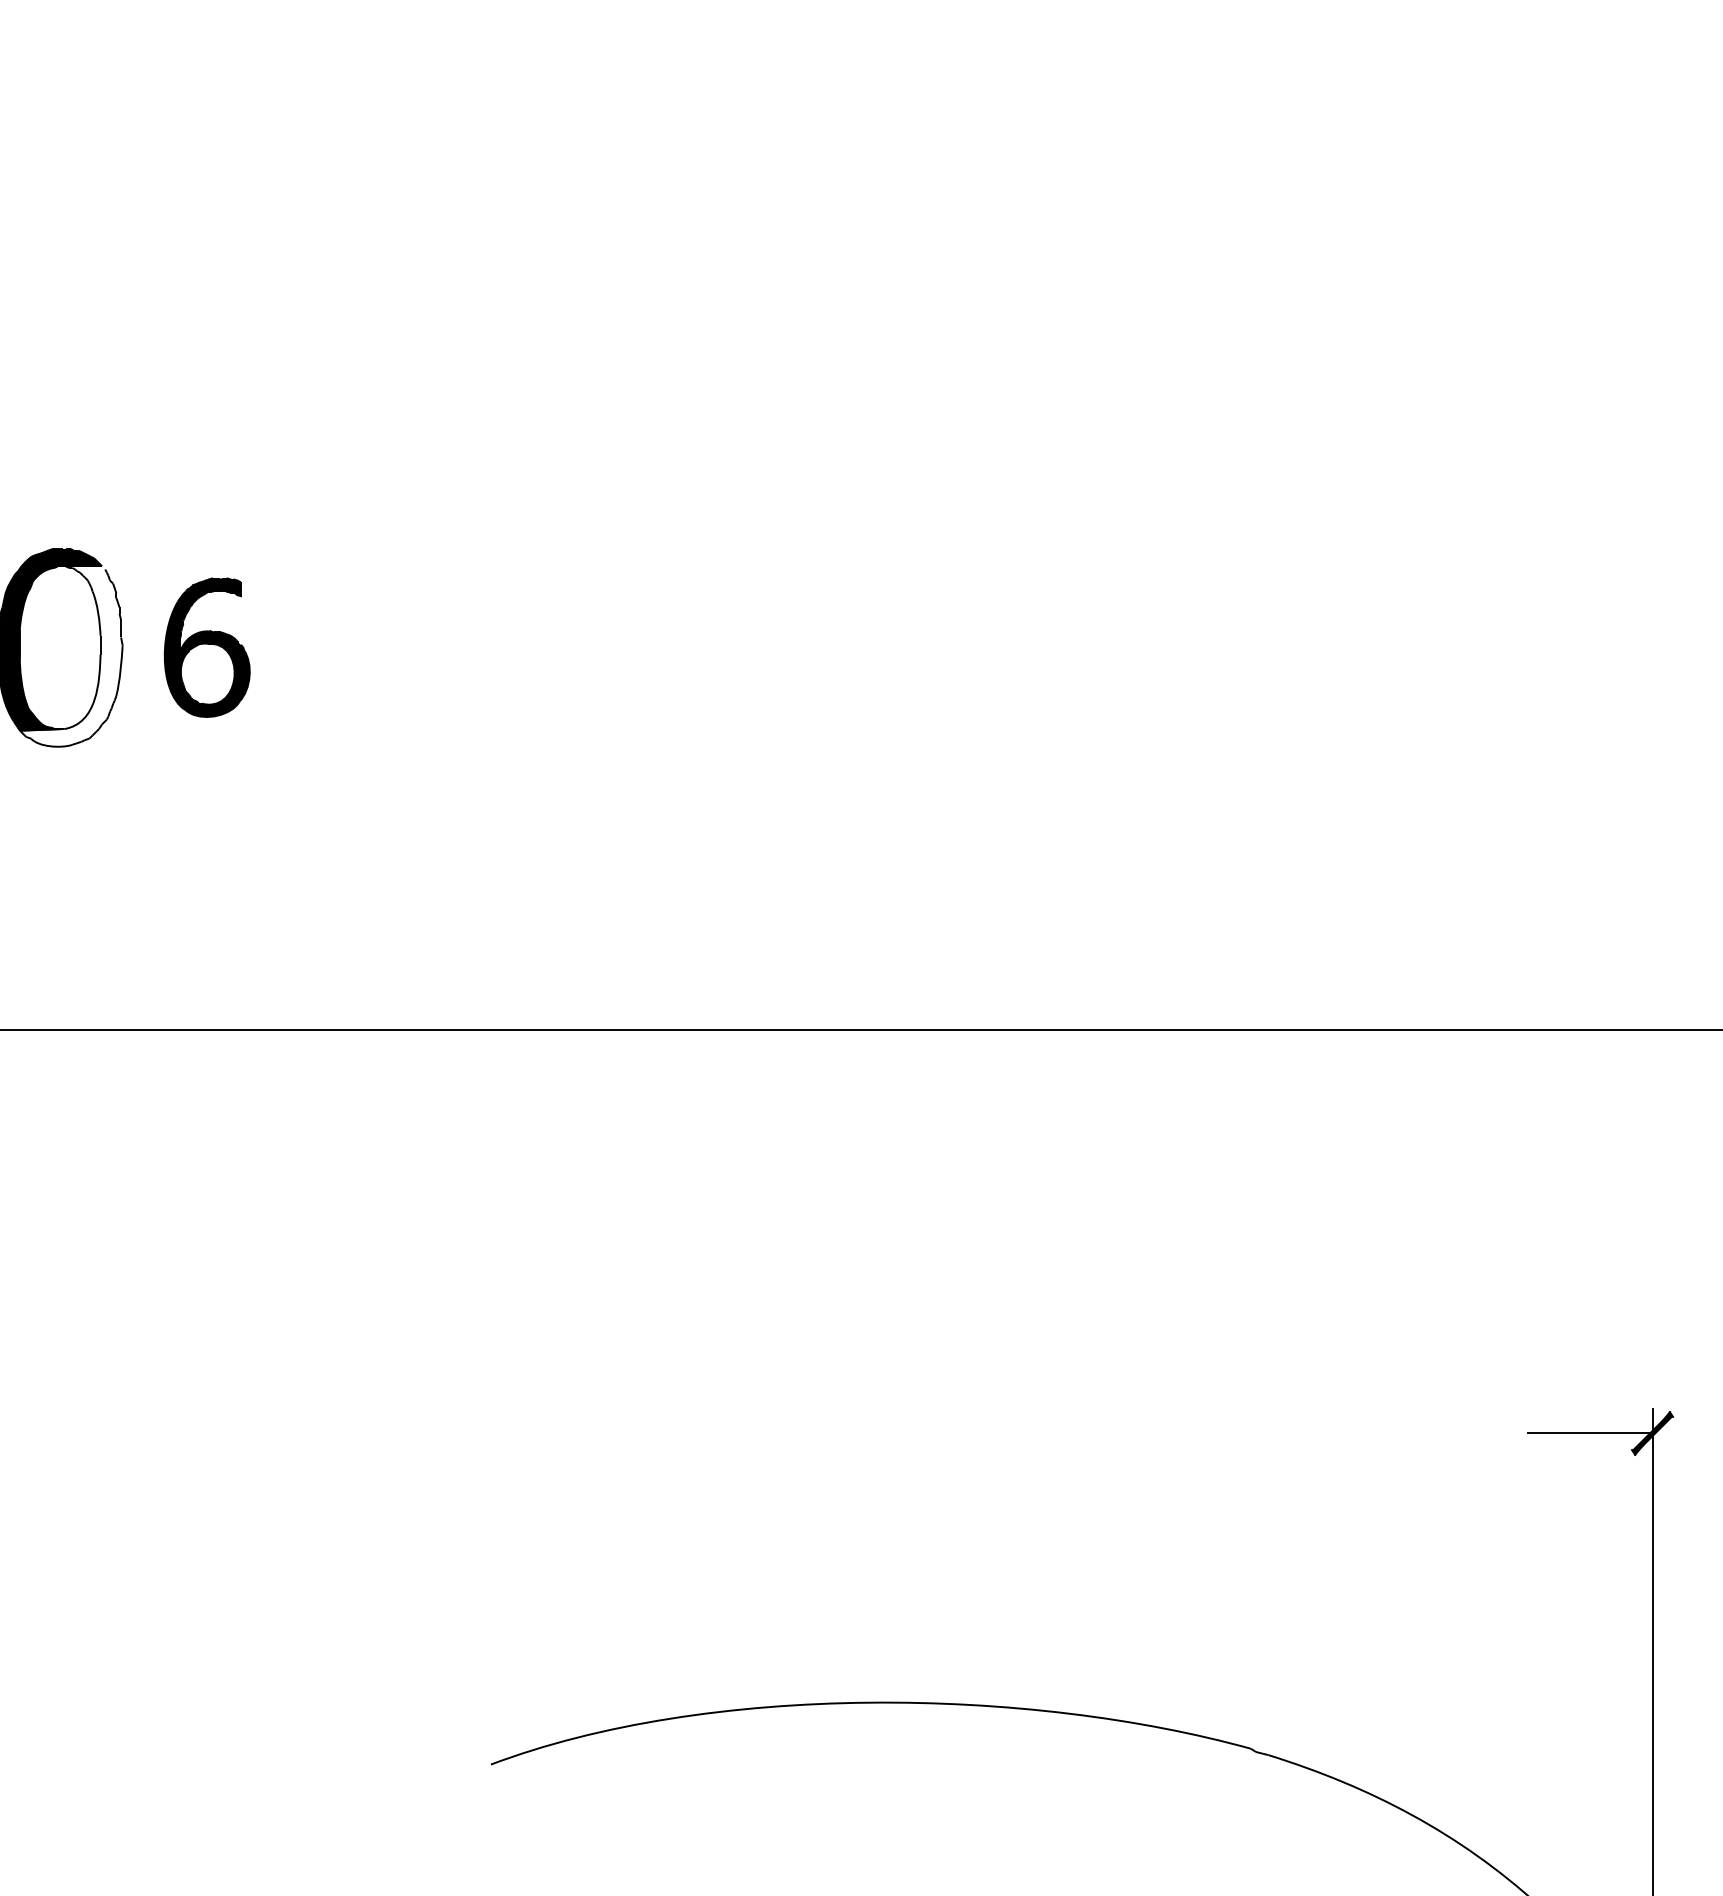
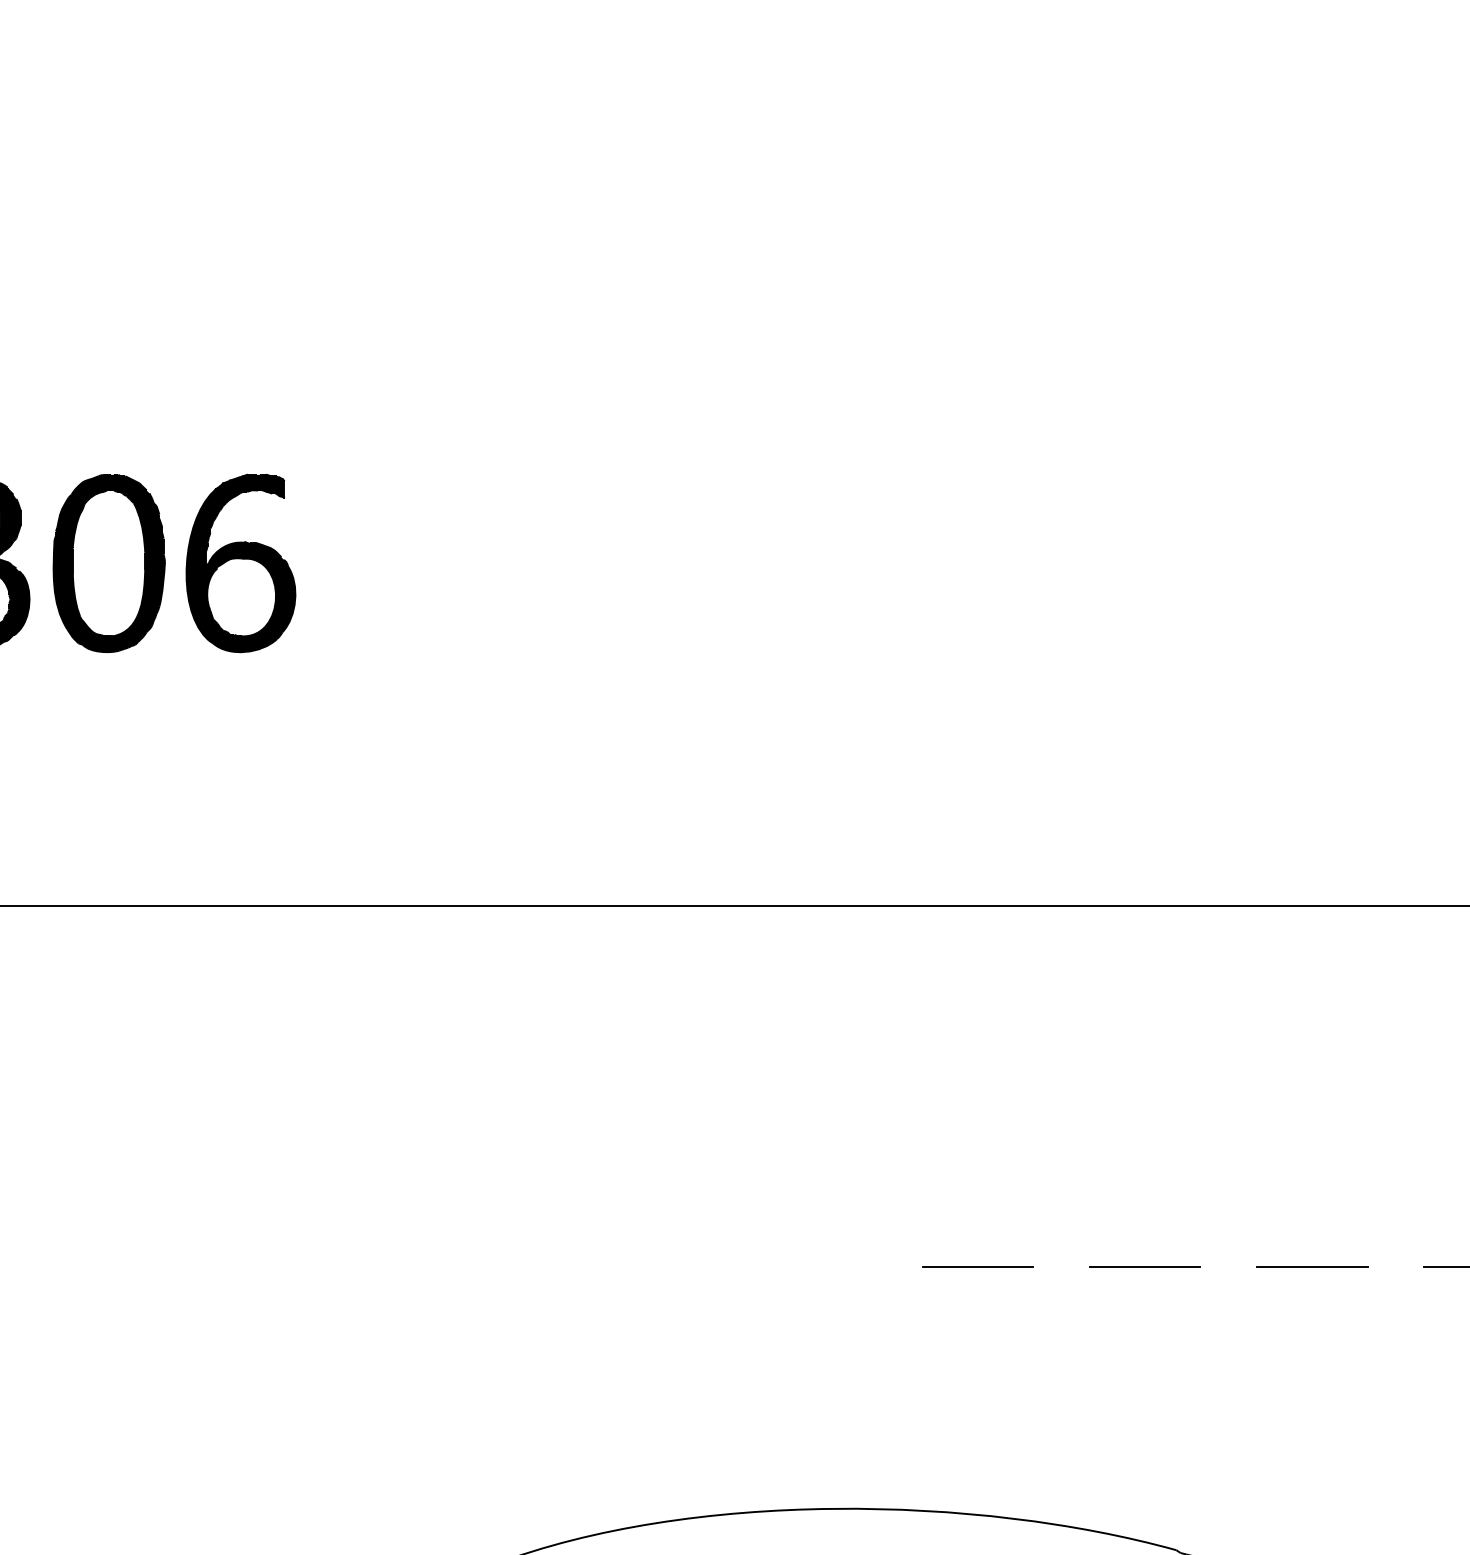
part: (206, 647) -> (240, 563), size x1.43
fill: (70, 656) -> (118, 571), added
line: (1029, 1432) -> (977, 1266), added
line: (1215, 1432) -> (1144, 1266), added
line: (1402, 1432) -> (1312, 1266), added

